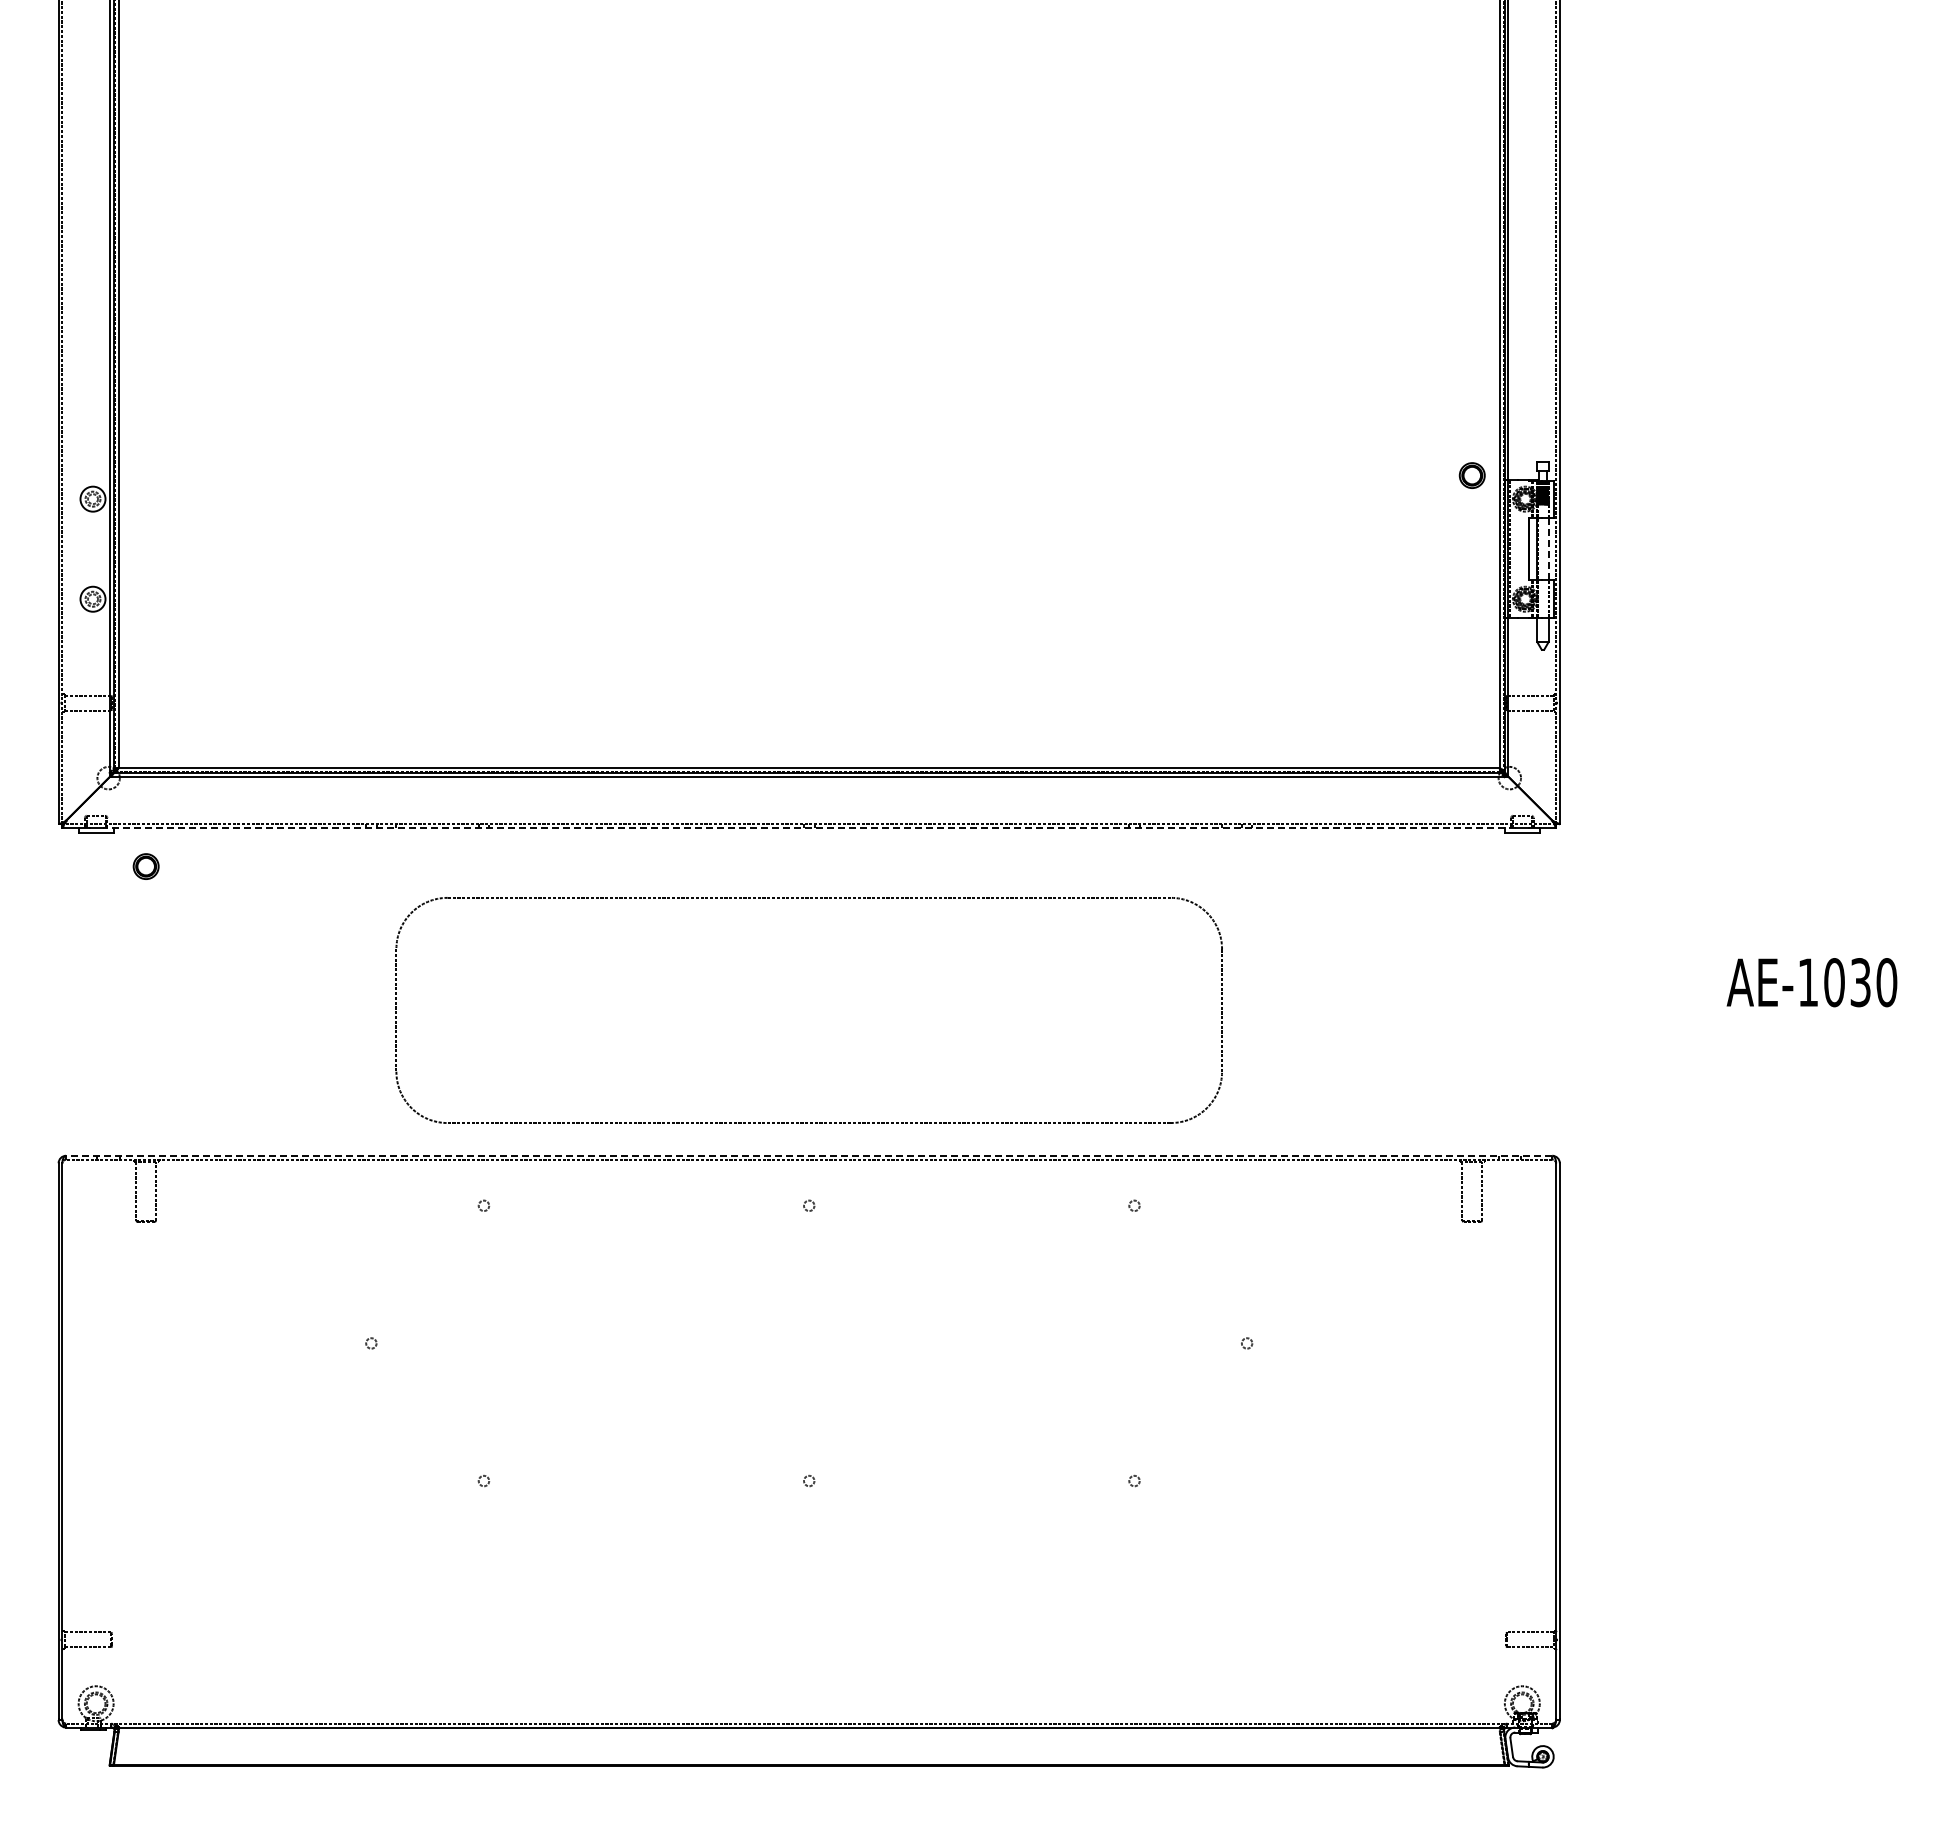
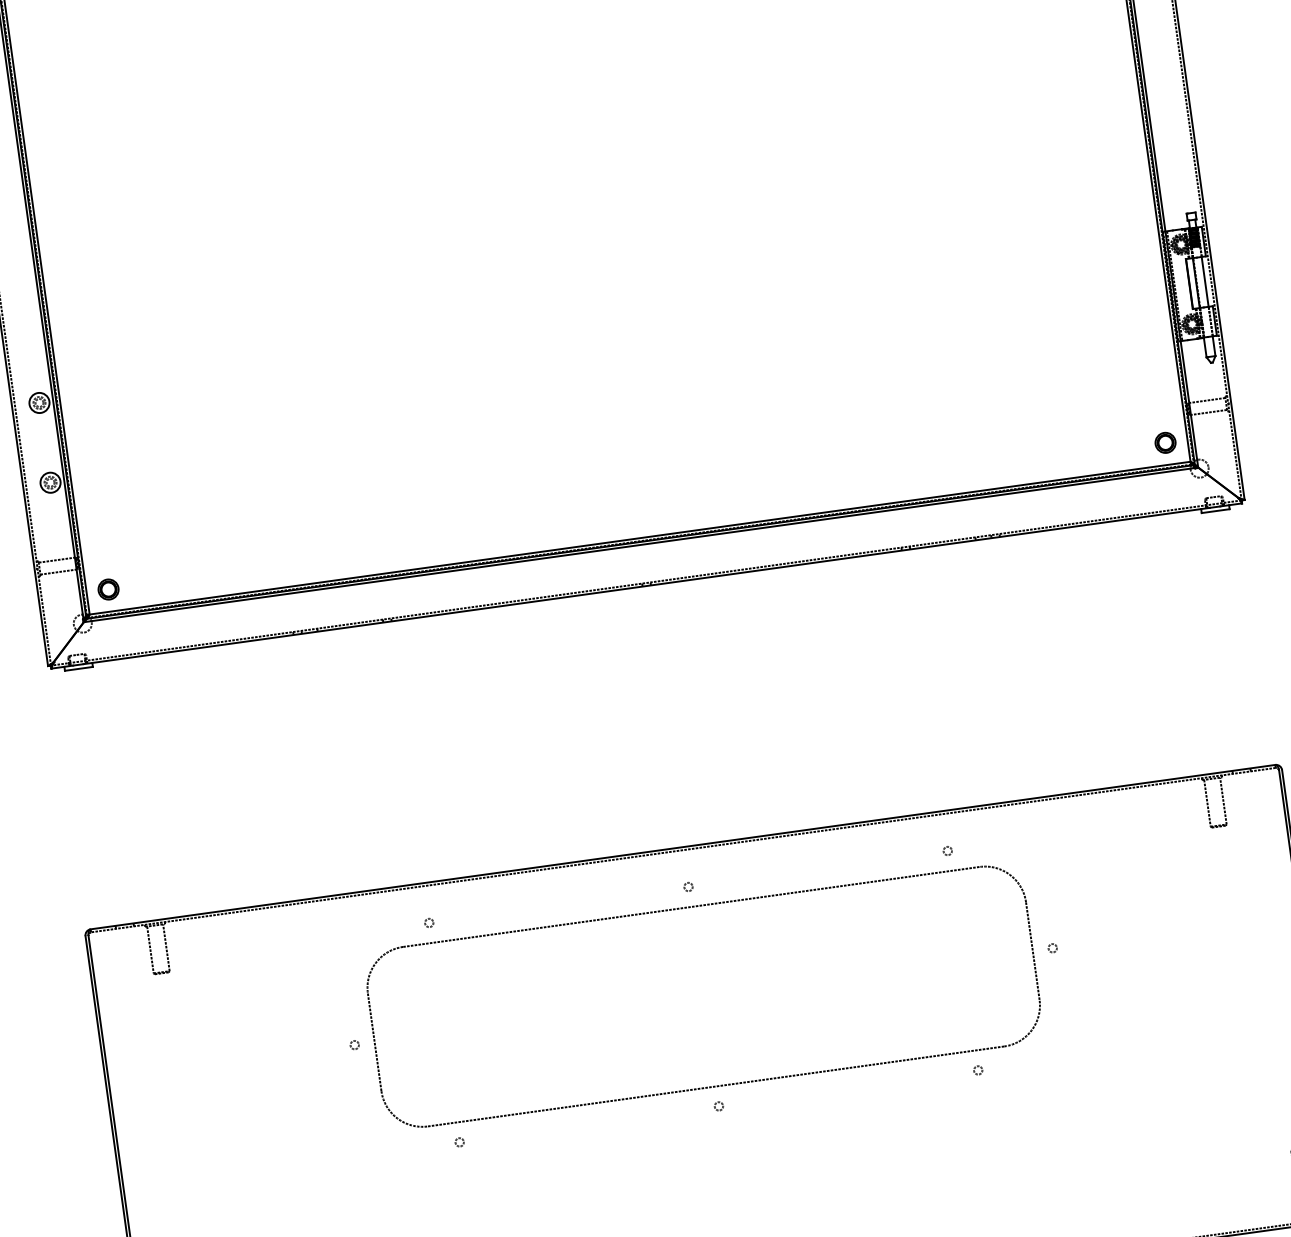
part: (1471, 475) -> (1164, 442), moved
line: (1548, 548) -> (1205, 281), dashed -> solid
line: (809, 828) -> (647, 586), dashed -> solid
part: (145, 866) -> (108, 589), moved
part: (808, 898) -> (690, 907), moved
line: (808, 1155) -> (682, 846), dashed -> solid

